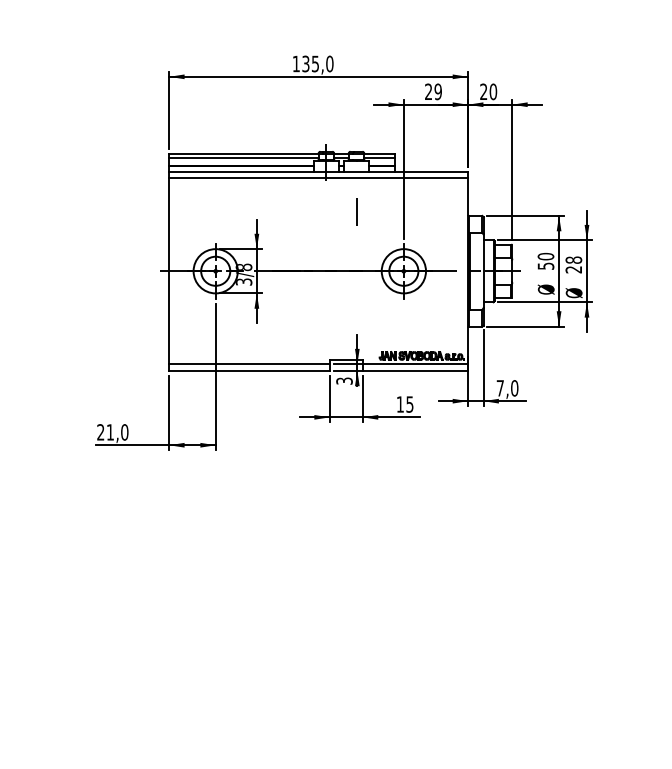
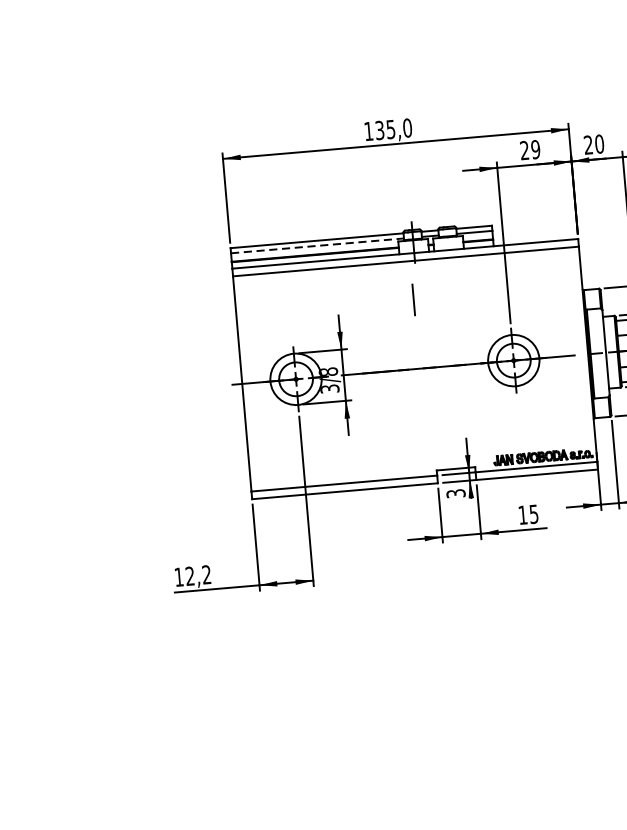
line: (243, 158) -> (317, 246), solid -> dashed
line: (356, 211) -> (413, 299), moved
text: (112, 432) -> (192, 576), 21,0 -> 12,2

